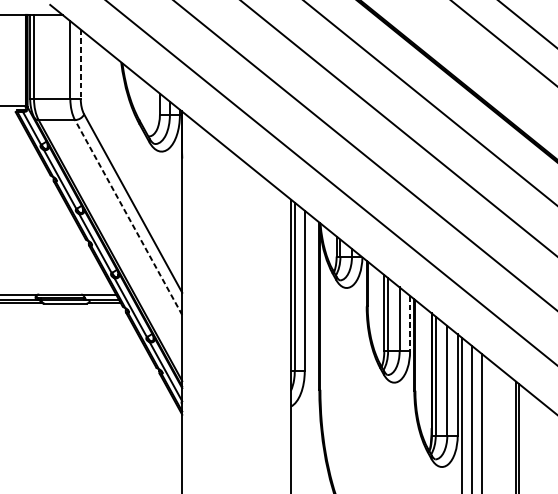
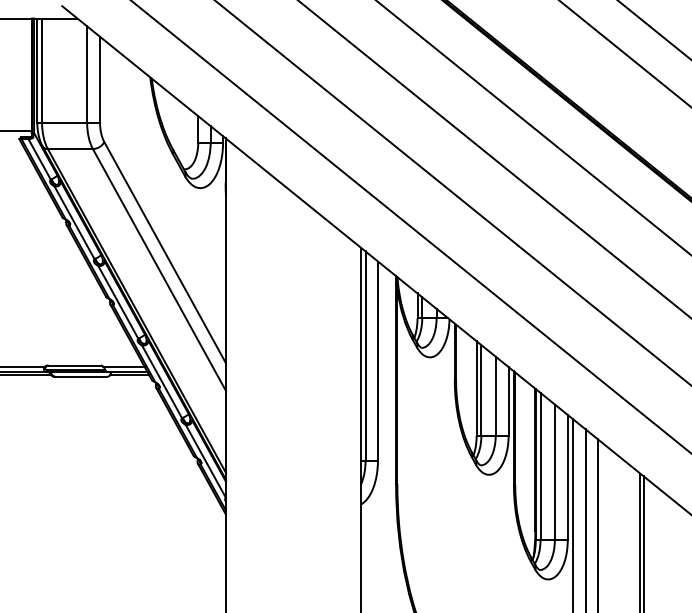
line: (81, 64) -> (100, 80), dashed -> solid
line: (128, 217) -> (159, 269), dashed -> solid
line: (409, 323) -> (508, 401), dashed -> solid

